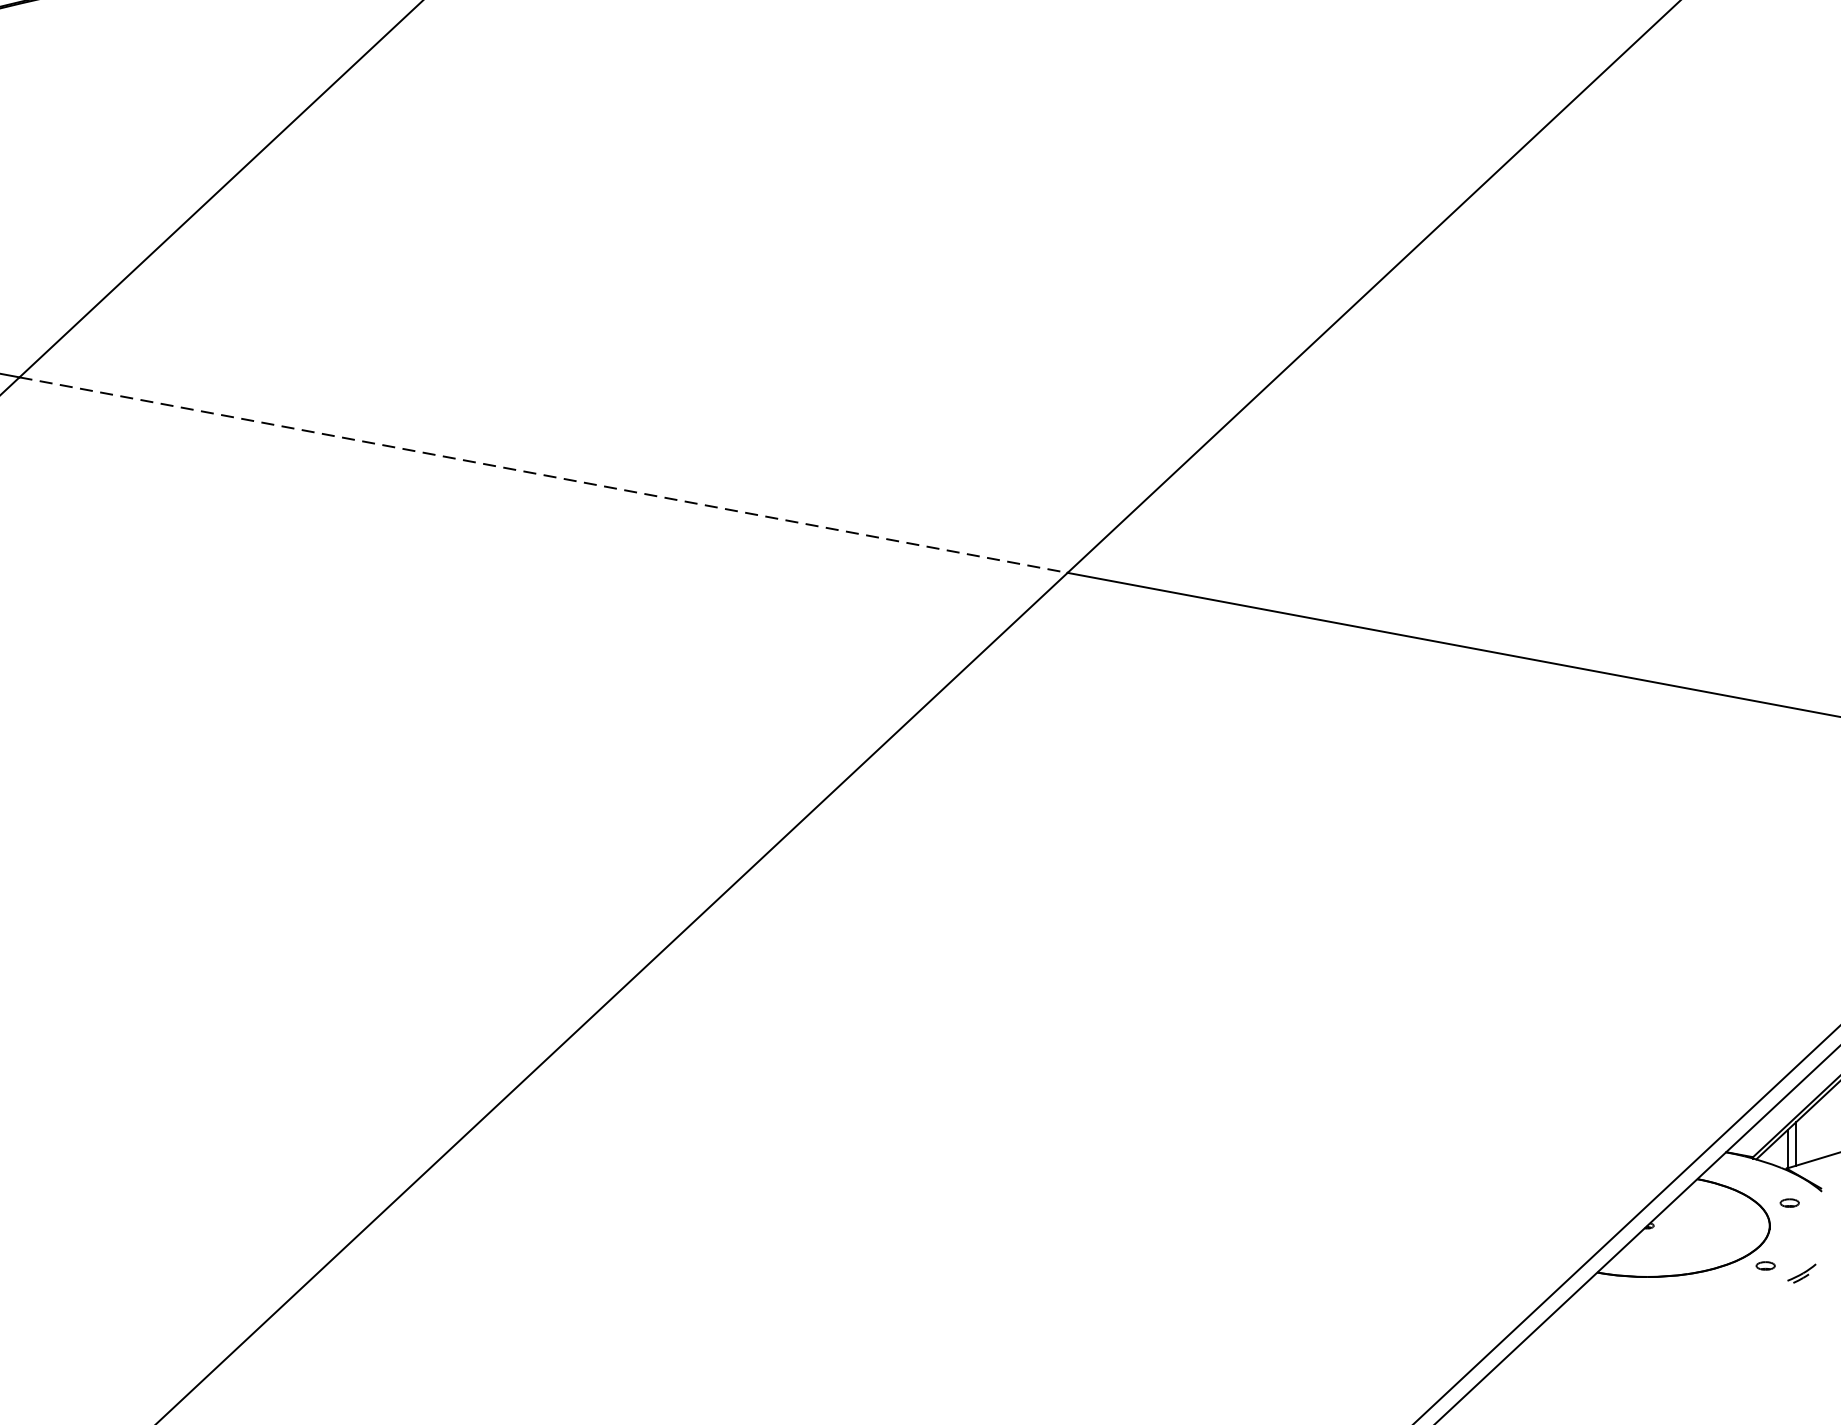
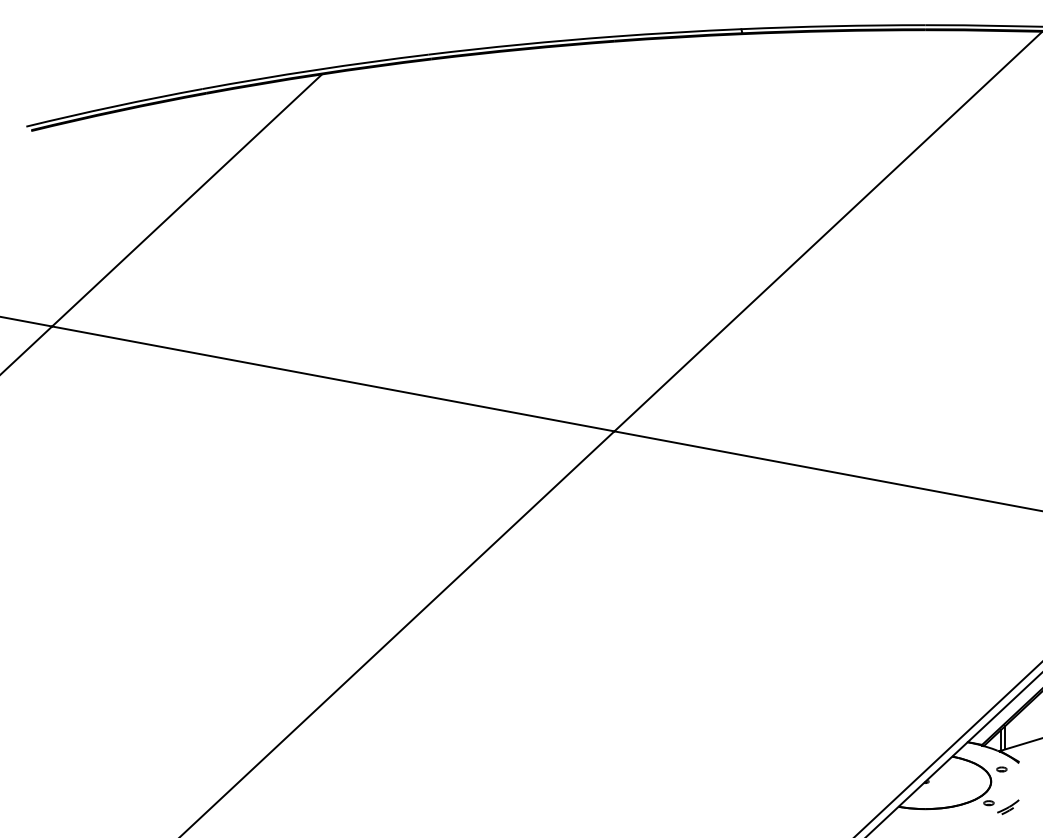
line: (543, 474) -> (333, 378), dashed -> solid
part: (1802, 1273) -> (1008, 807), size x1.43

